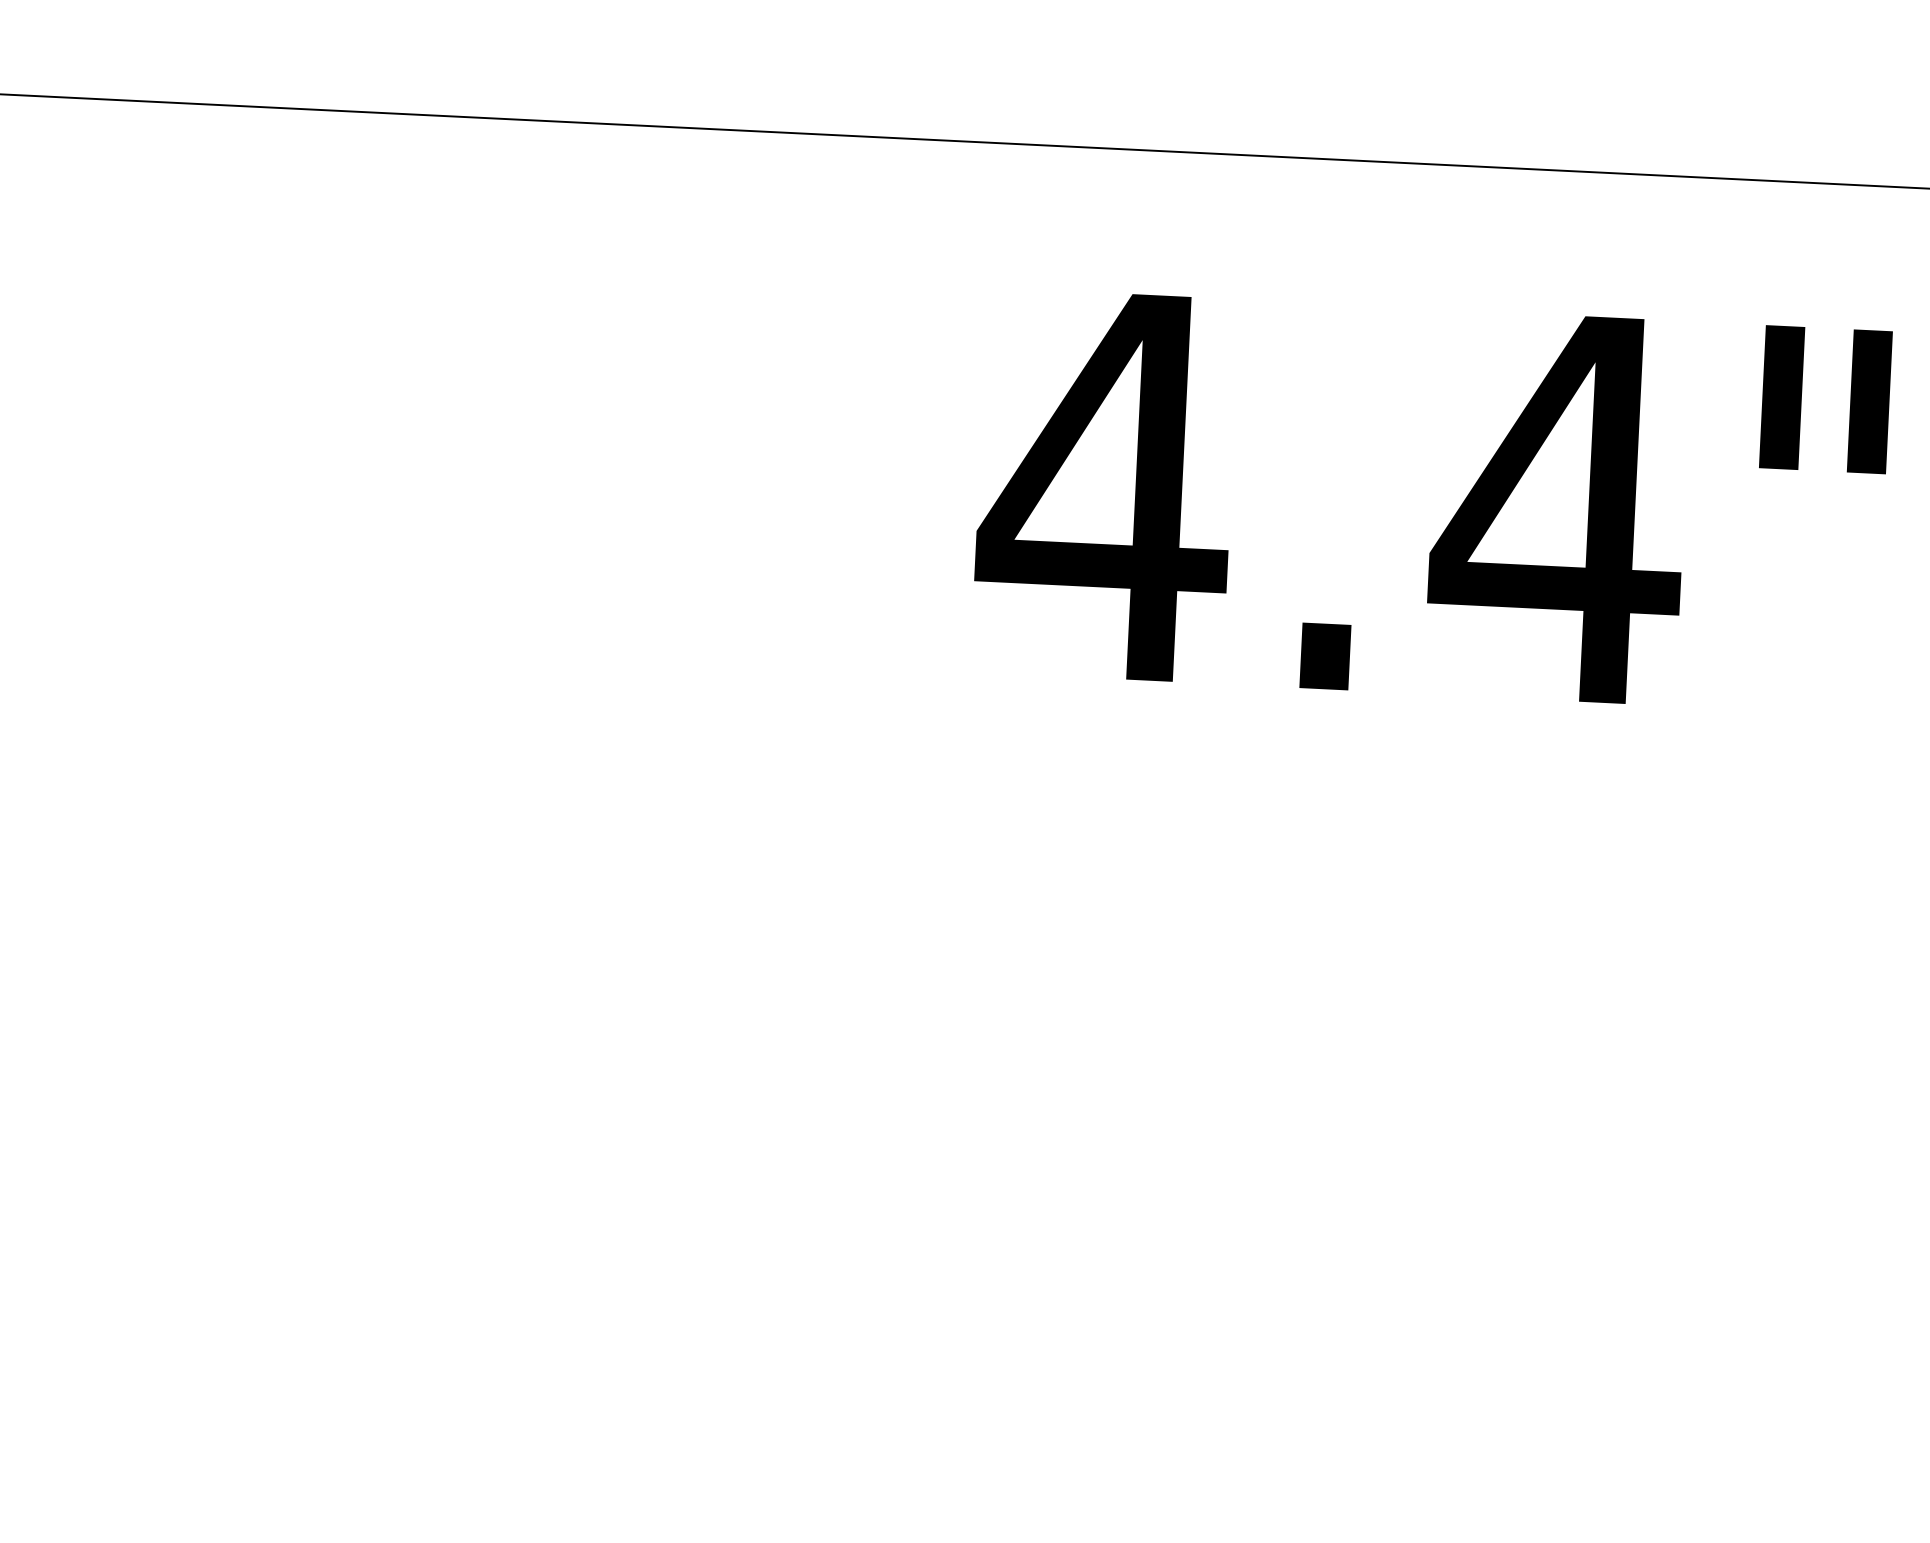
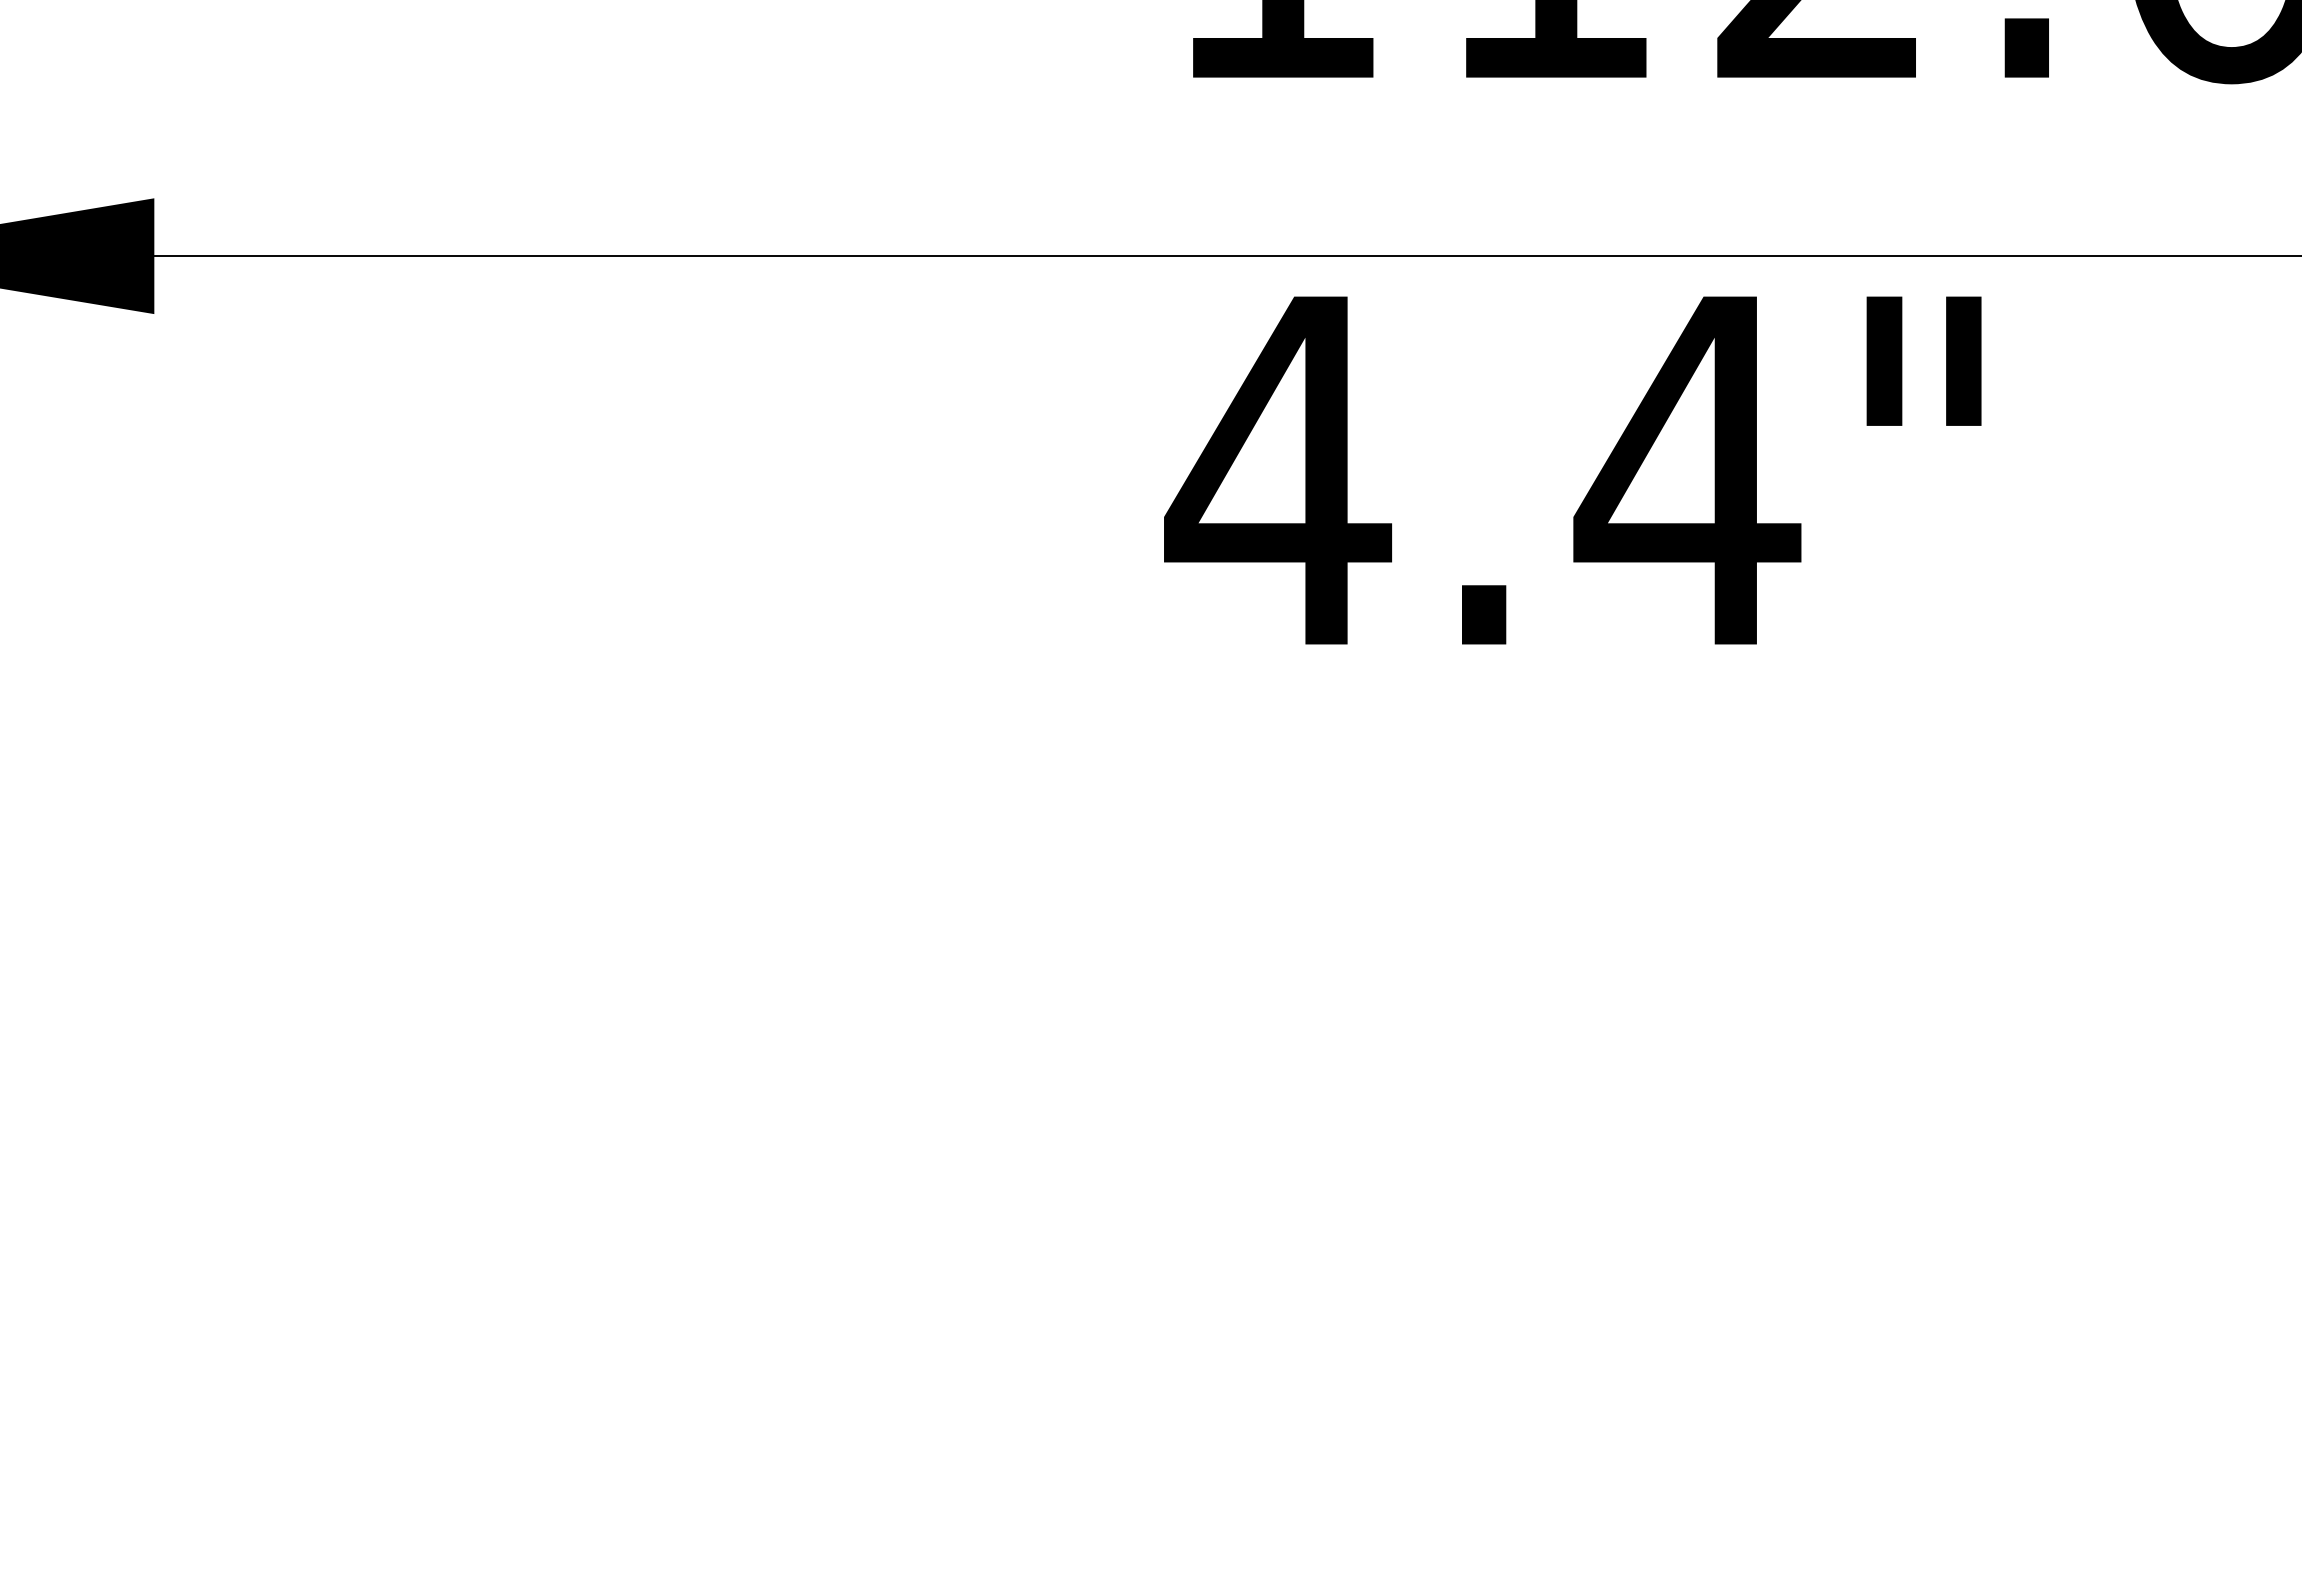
text: (1431, 501) -> (1572, 470), moved

